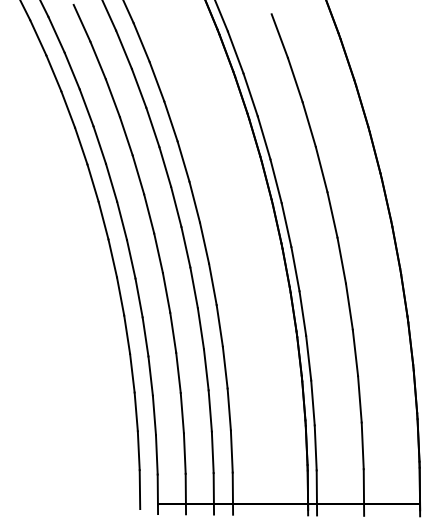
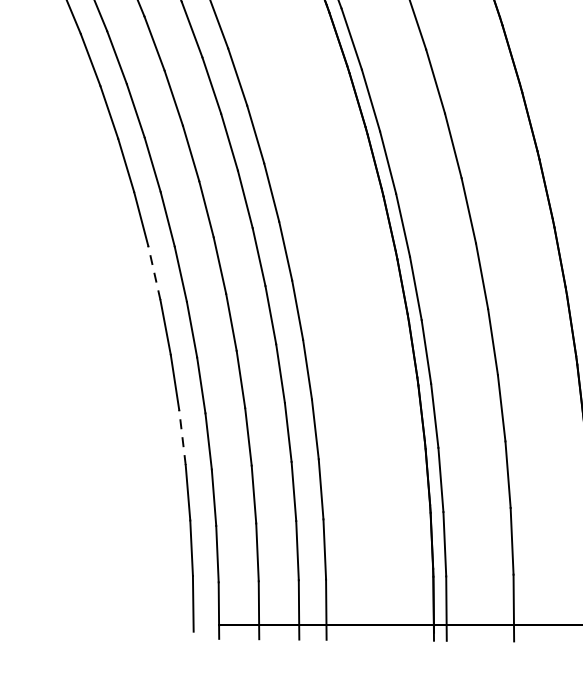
line: (112, 257) -> (154, 271), solid -> dashed
line: (132, 372) -> (182, 436), solid -> dashed

